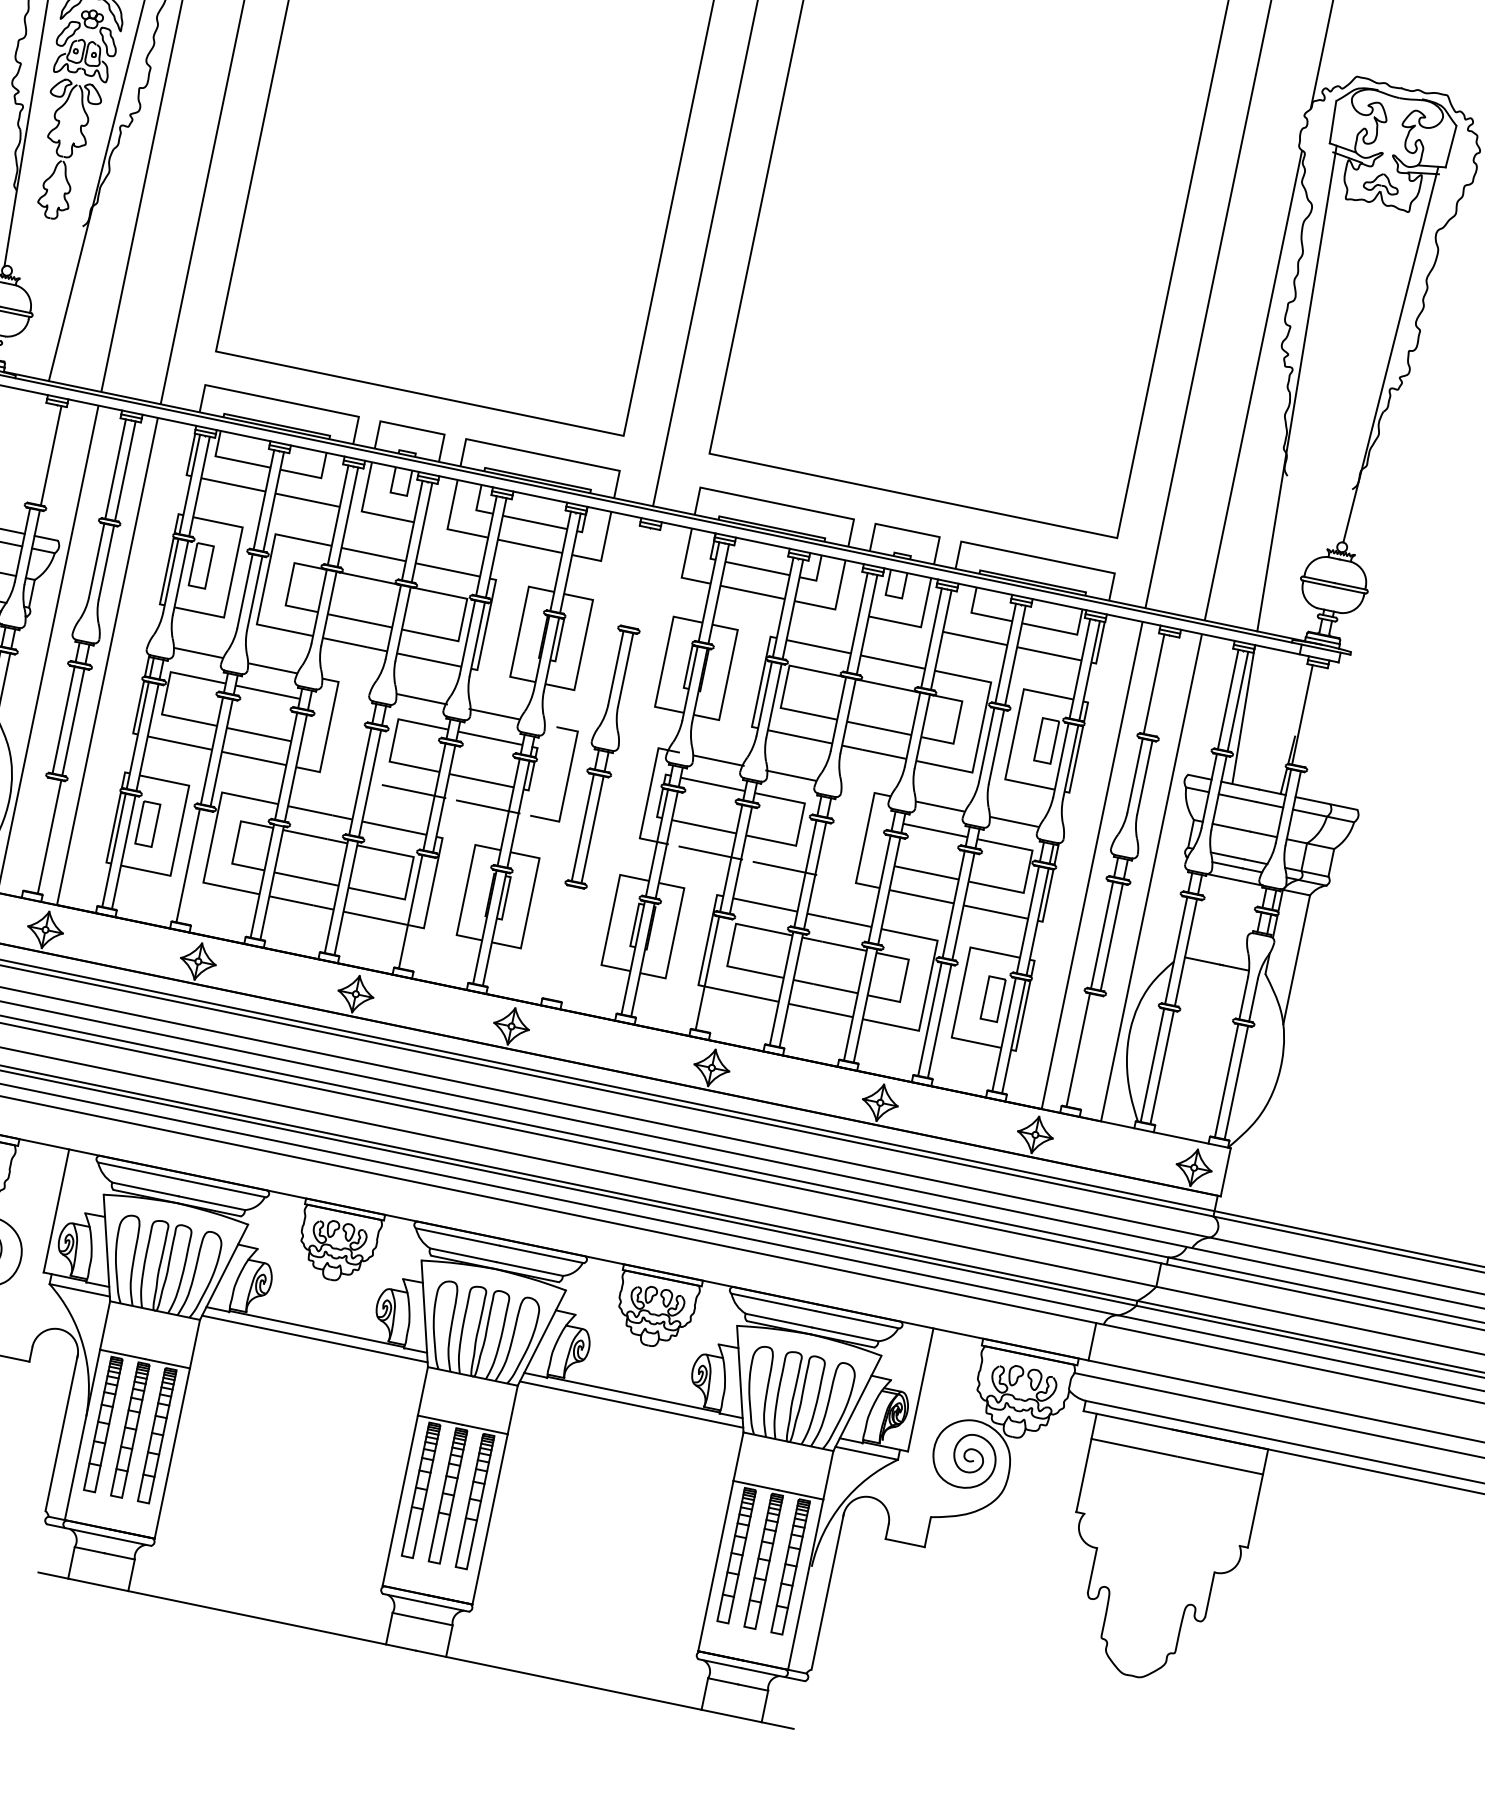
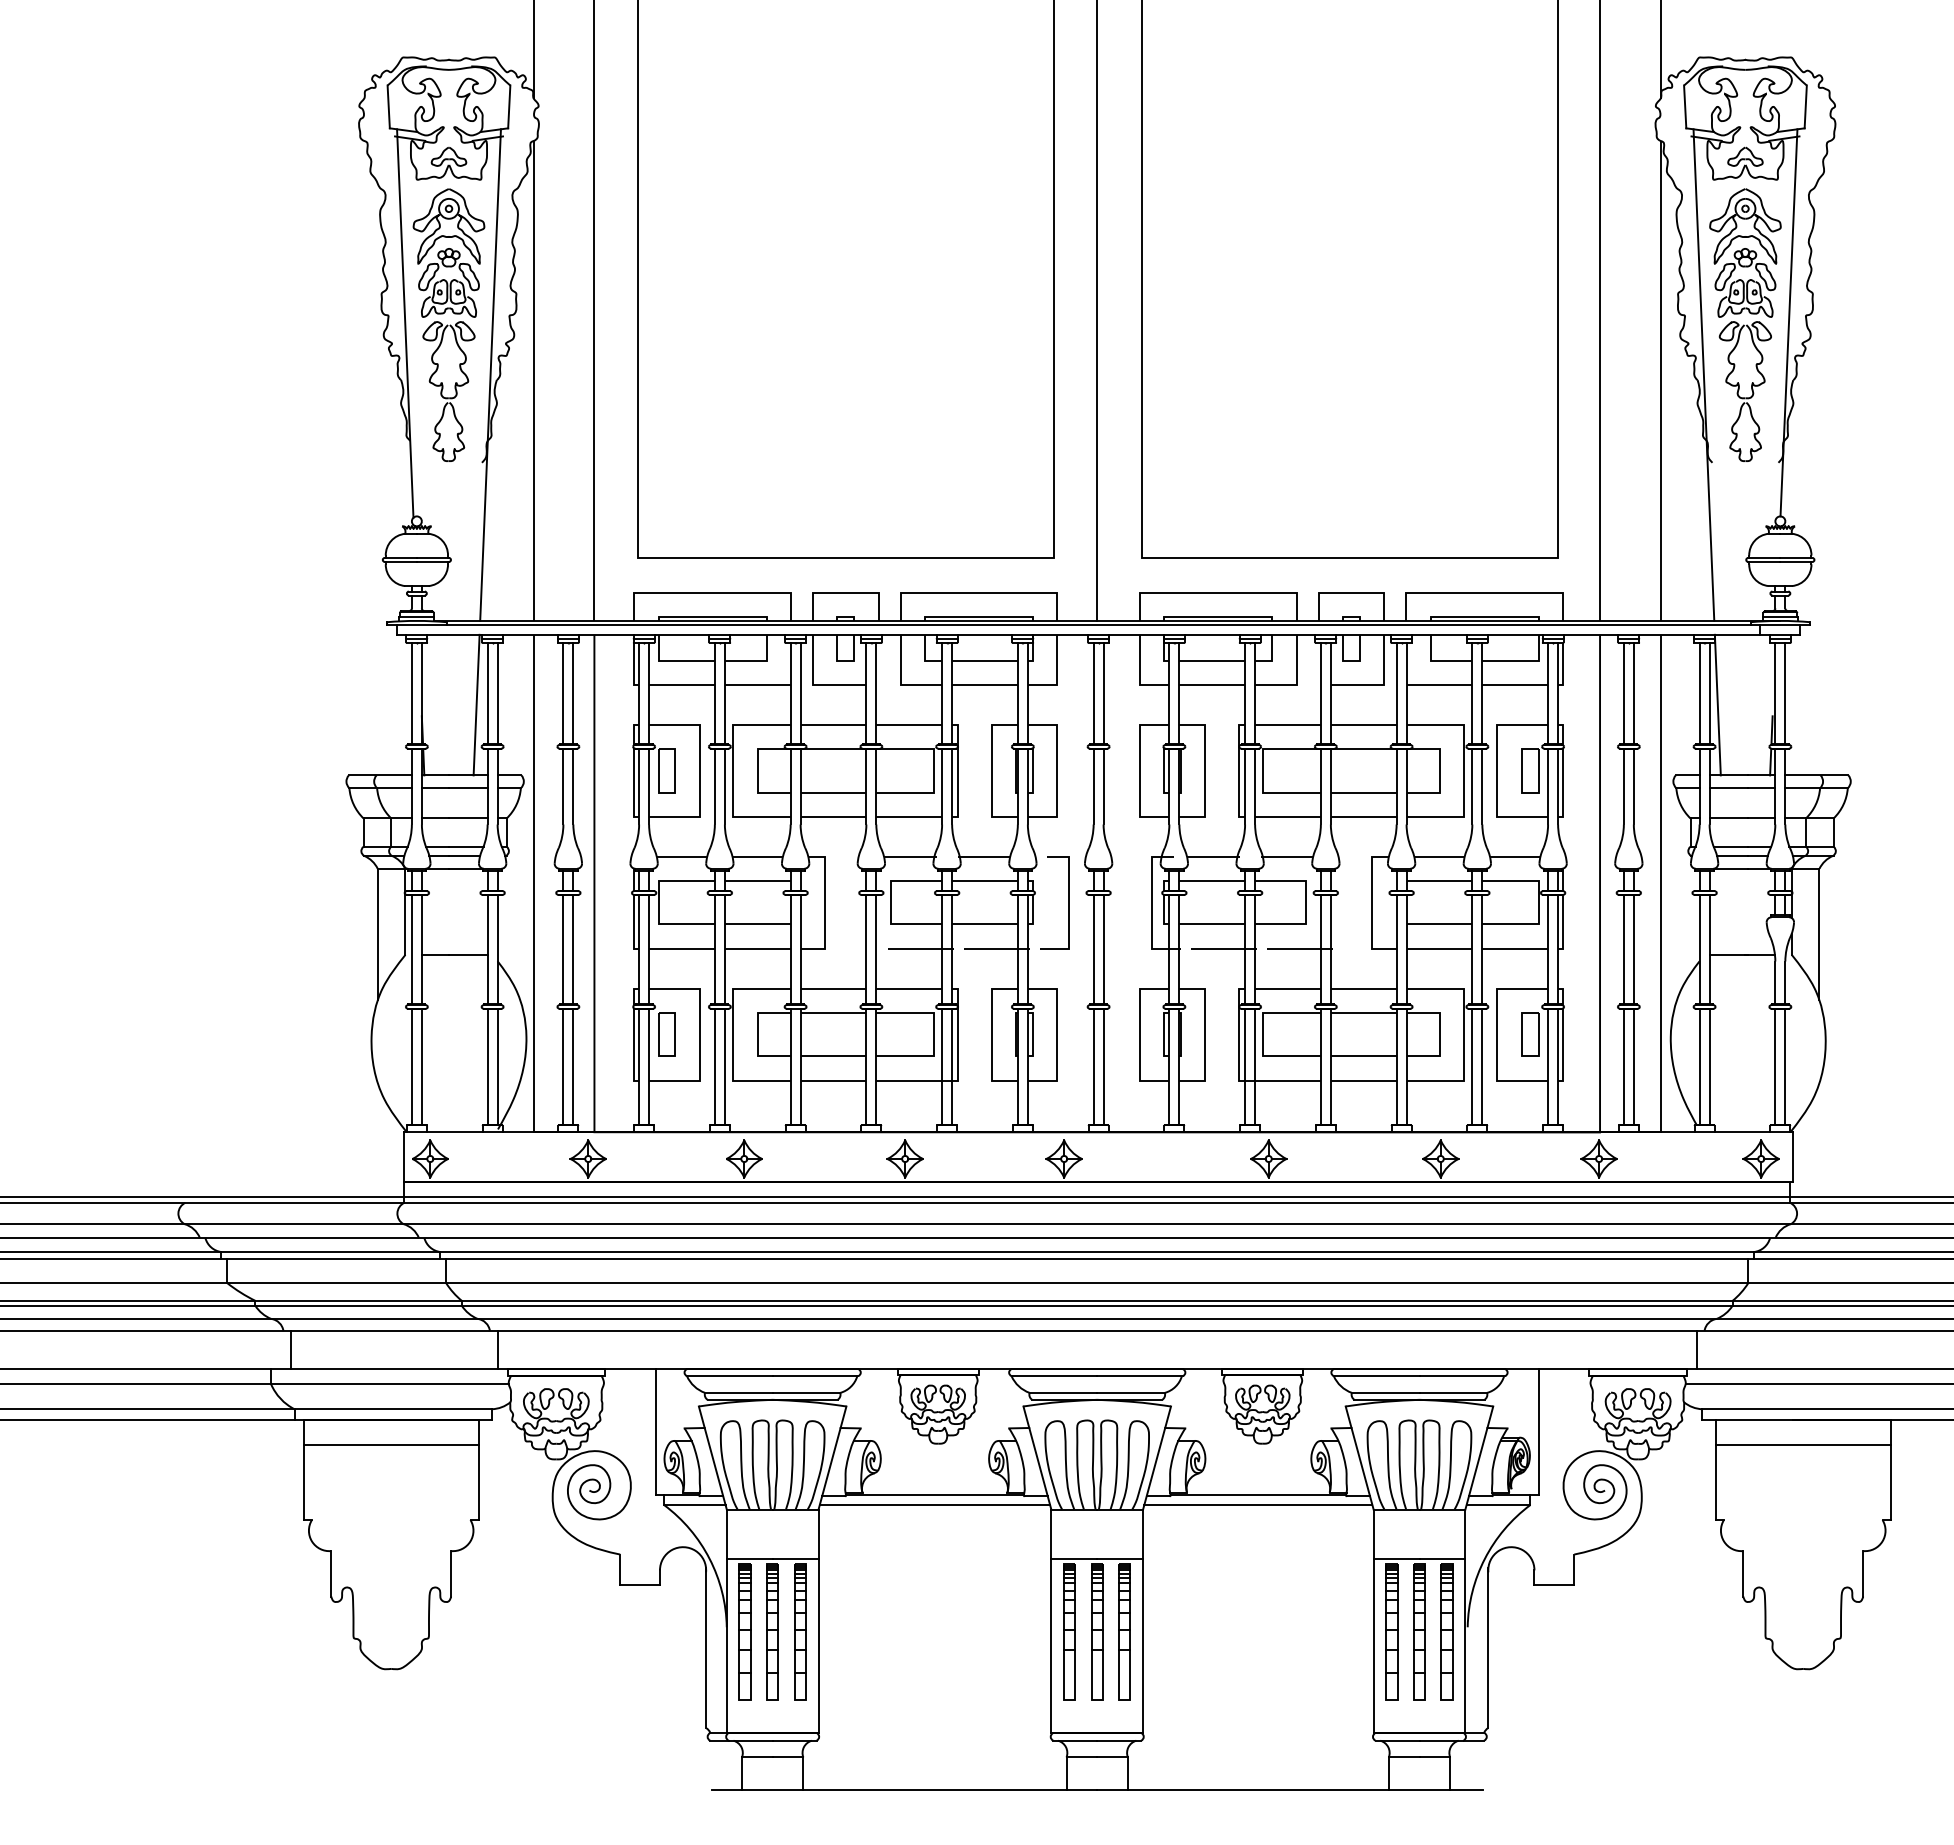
part: (1347, 347) -> (1745, 324), added
line: (41, 453) -> (487, 693), added
line: (28, 462) -> (476, 704), added
line: (634, 576) -> (1093, 693), added
line: (644, 578) -> (1103, 693), added
line: (1163, 686) -> (1633, 693), added
line: (1312, 716) -> (1785, 693), added
line: (40, 834) -> (563, 1066), added
line: (197, 866) -> (724, 1066), added
line: (420, 913) -> (952, 1066), added
line: (559, 941) -> (1093, 1066), added
line: (568, 943) -> (1103, 1066), added
line: (717, 974) -> (1255, 1066), added
line: (1087, 1051) -> (1633, 1066), added

